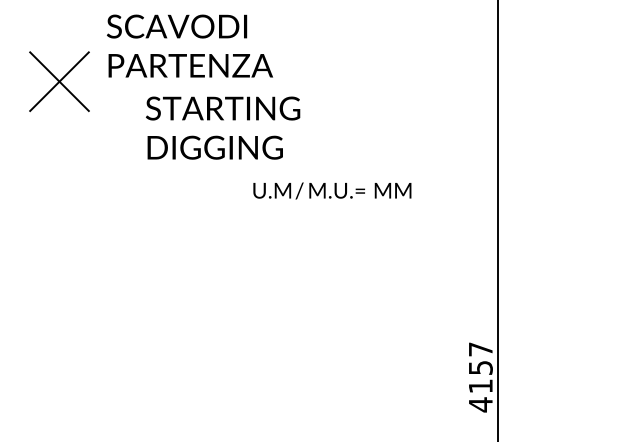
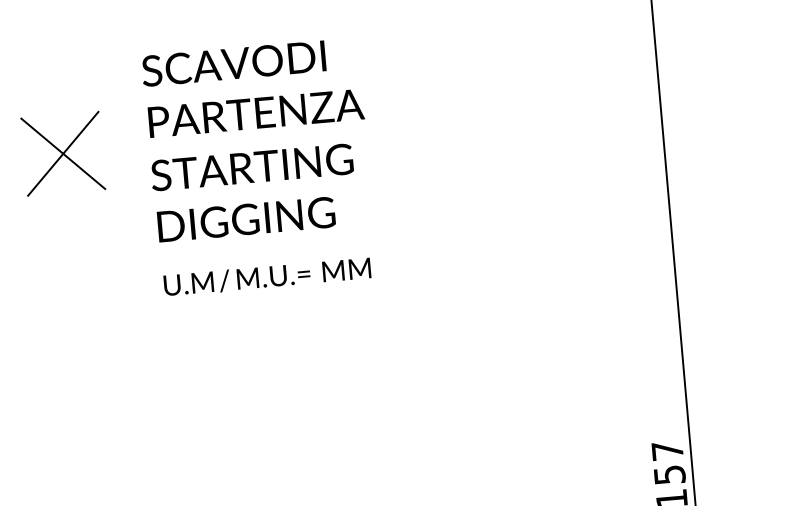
part: (59, 81) -> (63, 153), moved
text: (223, 127) -> (254, 192), moved
text: (332, 190) -> (267, 276), moved

